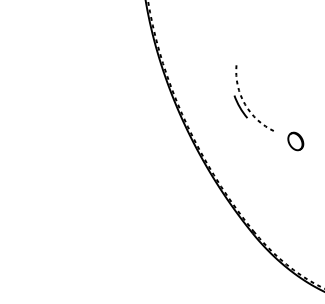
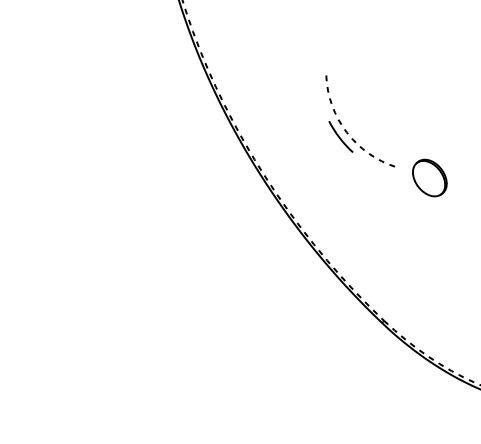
part: (295, 141) -> (429, 178), size x1.43

